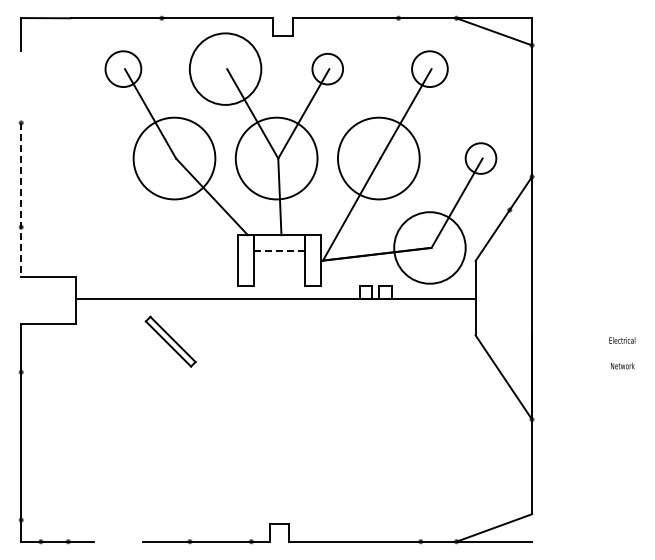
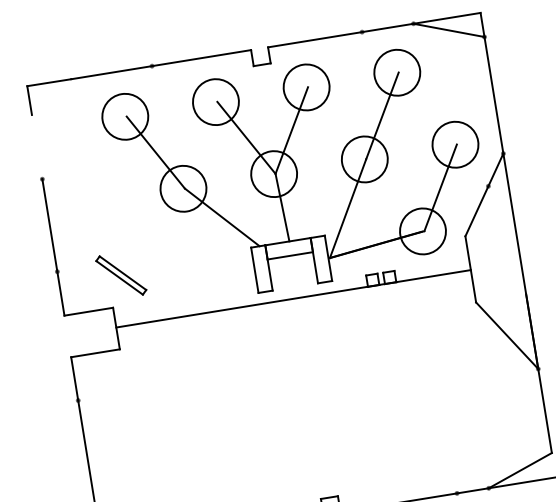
circle: (122, 68) -> (124, 116), size x1.43
circle: (225, 68) -> (215, 101), size x0.71
circle: (327, 68) -> (306, 86), size x1.67
circle: (429, 68) -> (396, 72), size x1.43
circle: (174, 158) -> (183, 188), size x0.62
circle: (276, 158) -> (273, 174), size x0.62
circle: (378, 158) -> (364, 159), size x0.62
circle: (480, 158) -> (455, 144), size x1.67
line: (21, 199) -> (53, 247), dashed -> solid
circle: (429, 247) -> (422, 231), size x0.71
line: (279, 251) -> (290, 256), dashed -> solid
part: (170, 341) -> (121, 275), moved

